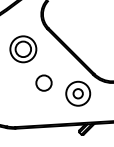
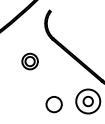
part: (23, 49) -> (30, 61), size x0.6
circle: (43, 82) -> (53, 103), moved

